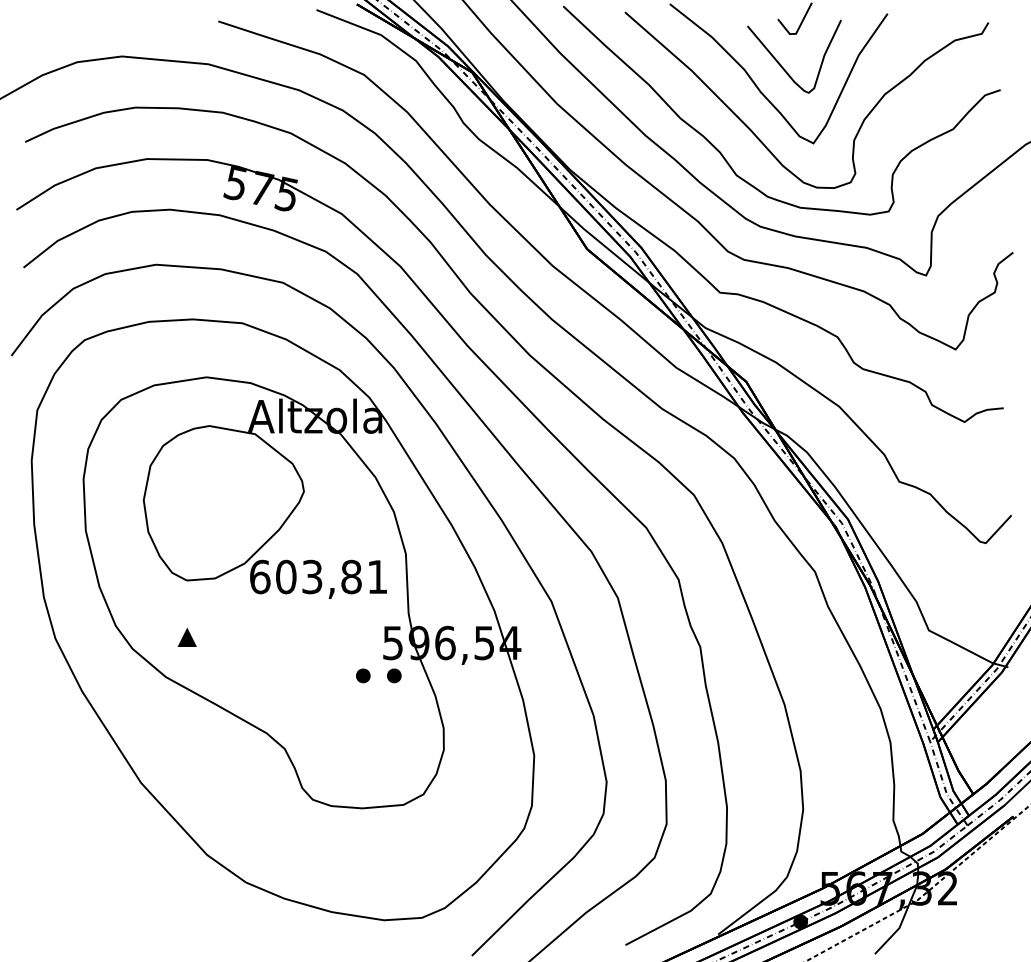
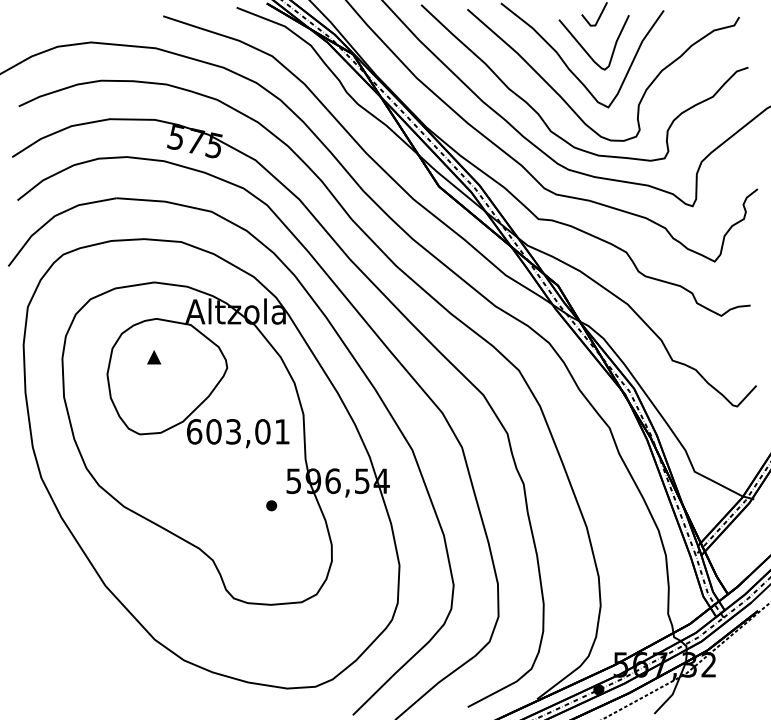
text: (351, 577) -> (262, 432), 603,81 -> 603,01
part: (186, 637) -> (153, 357), moved
part: (394, 675) -> (294, 505), removed

